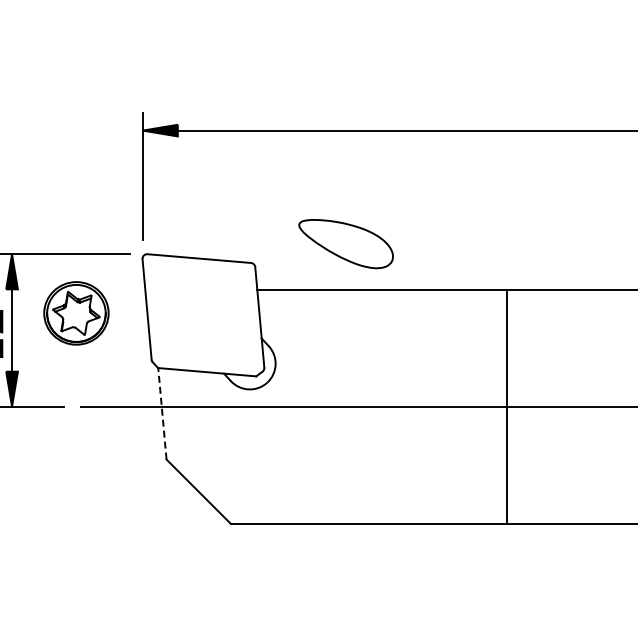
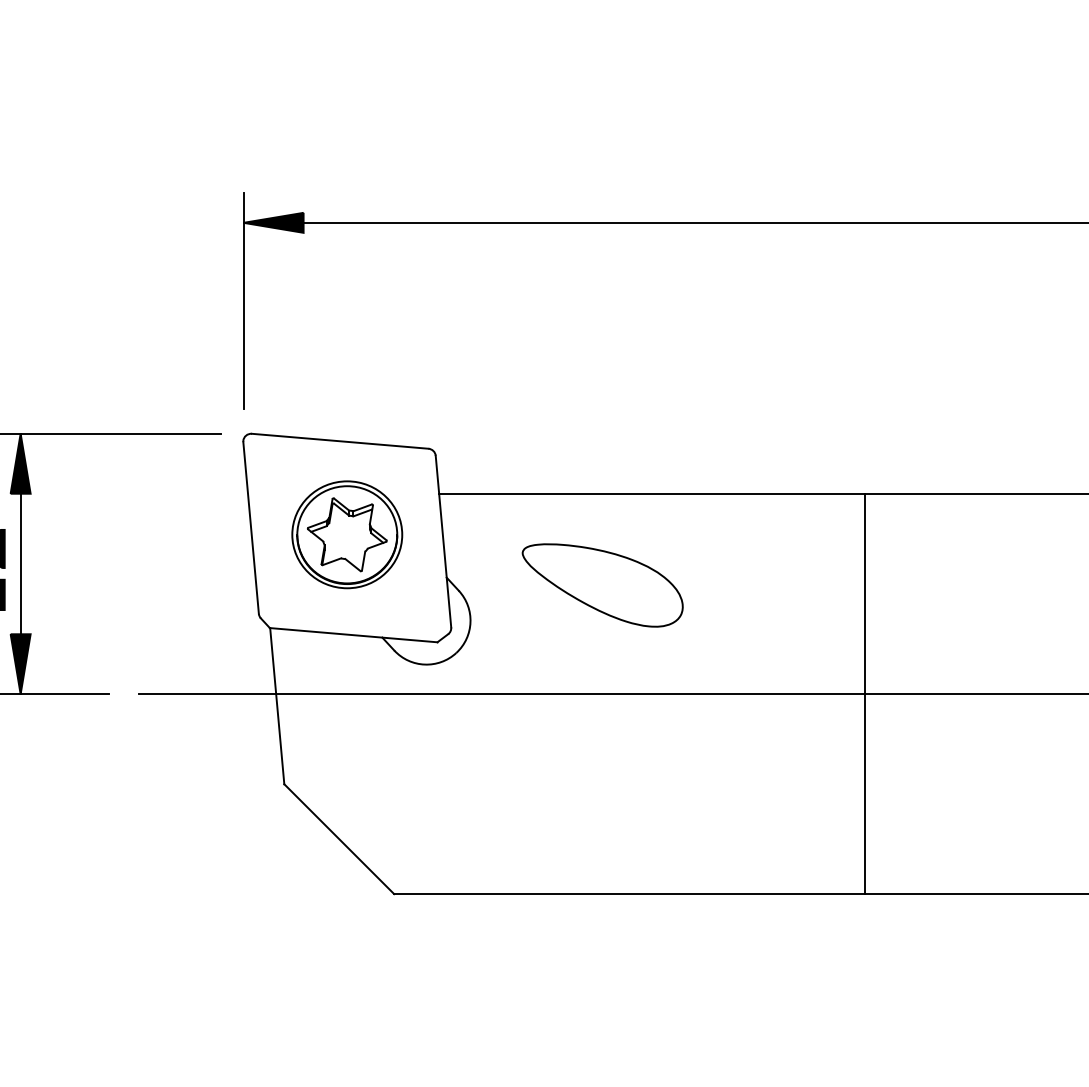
part: (345, 244) -> (601, 586), moved
part: (76, 313) -> (347, 534), moved
line: (162, 413) -> (277, 705), dashed -> solid

